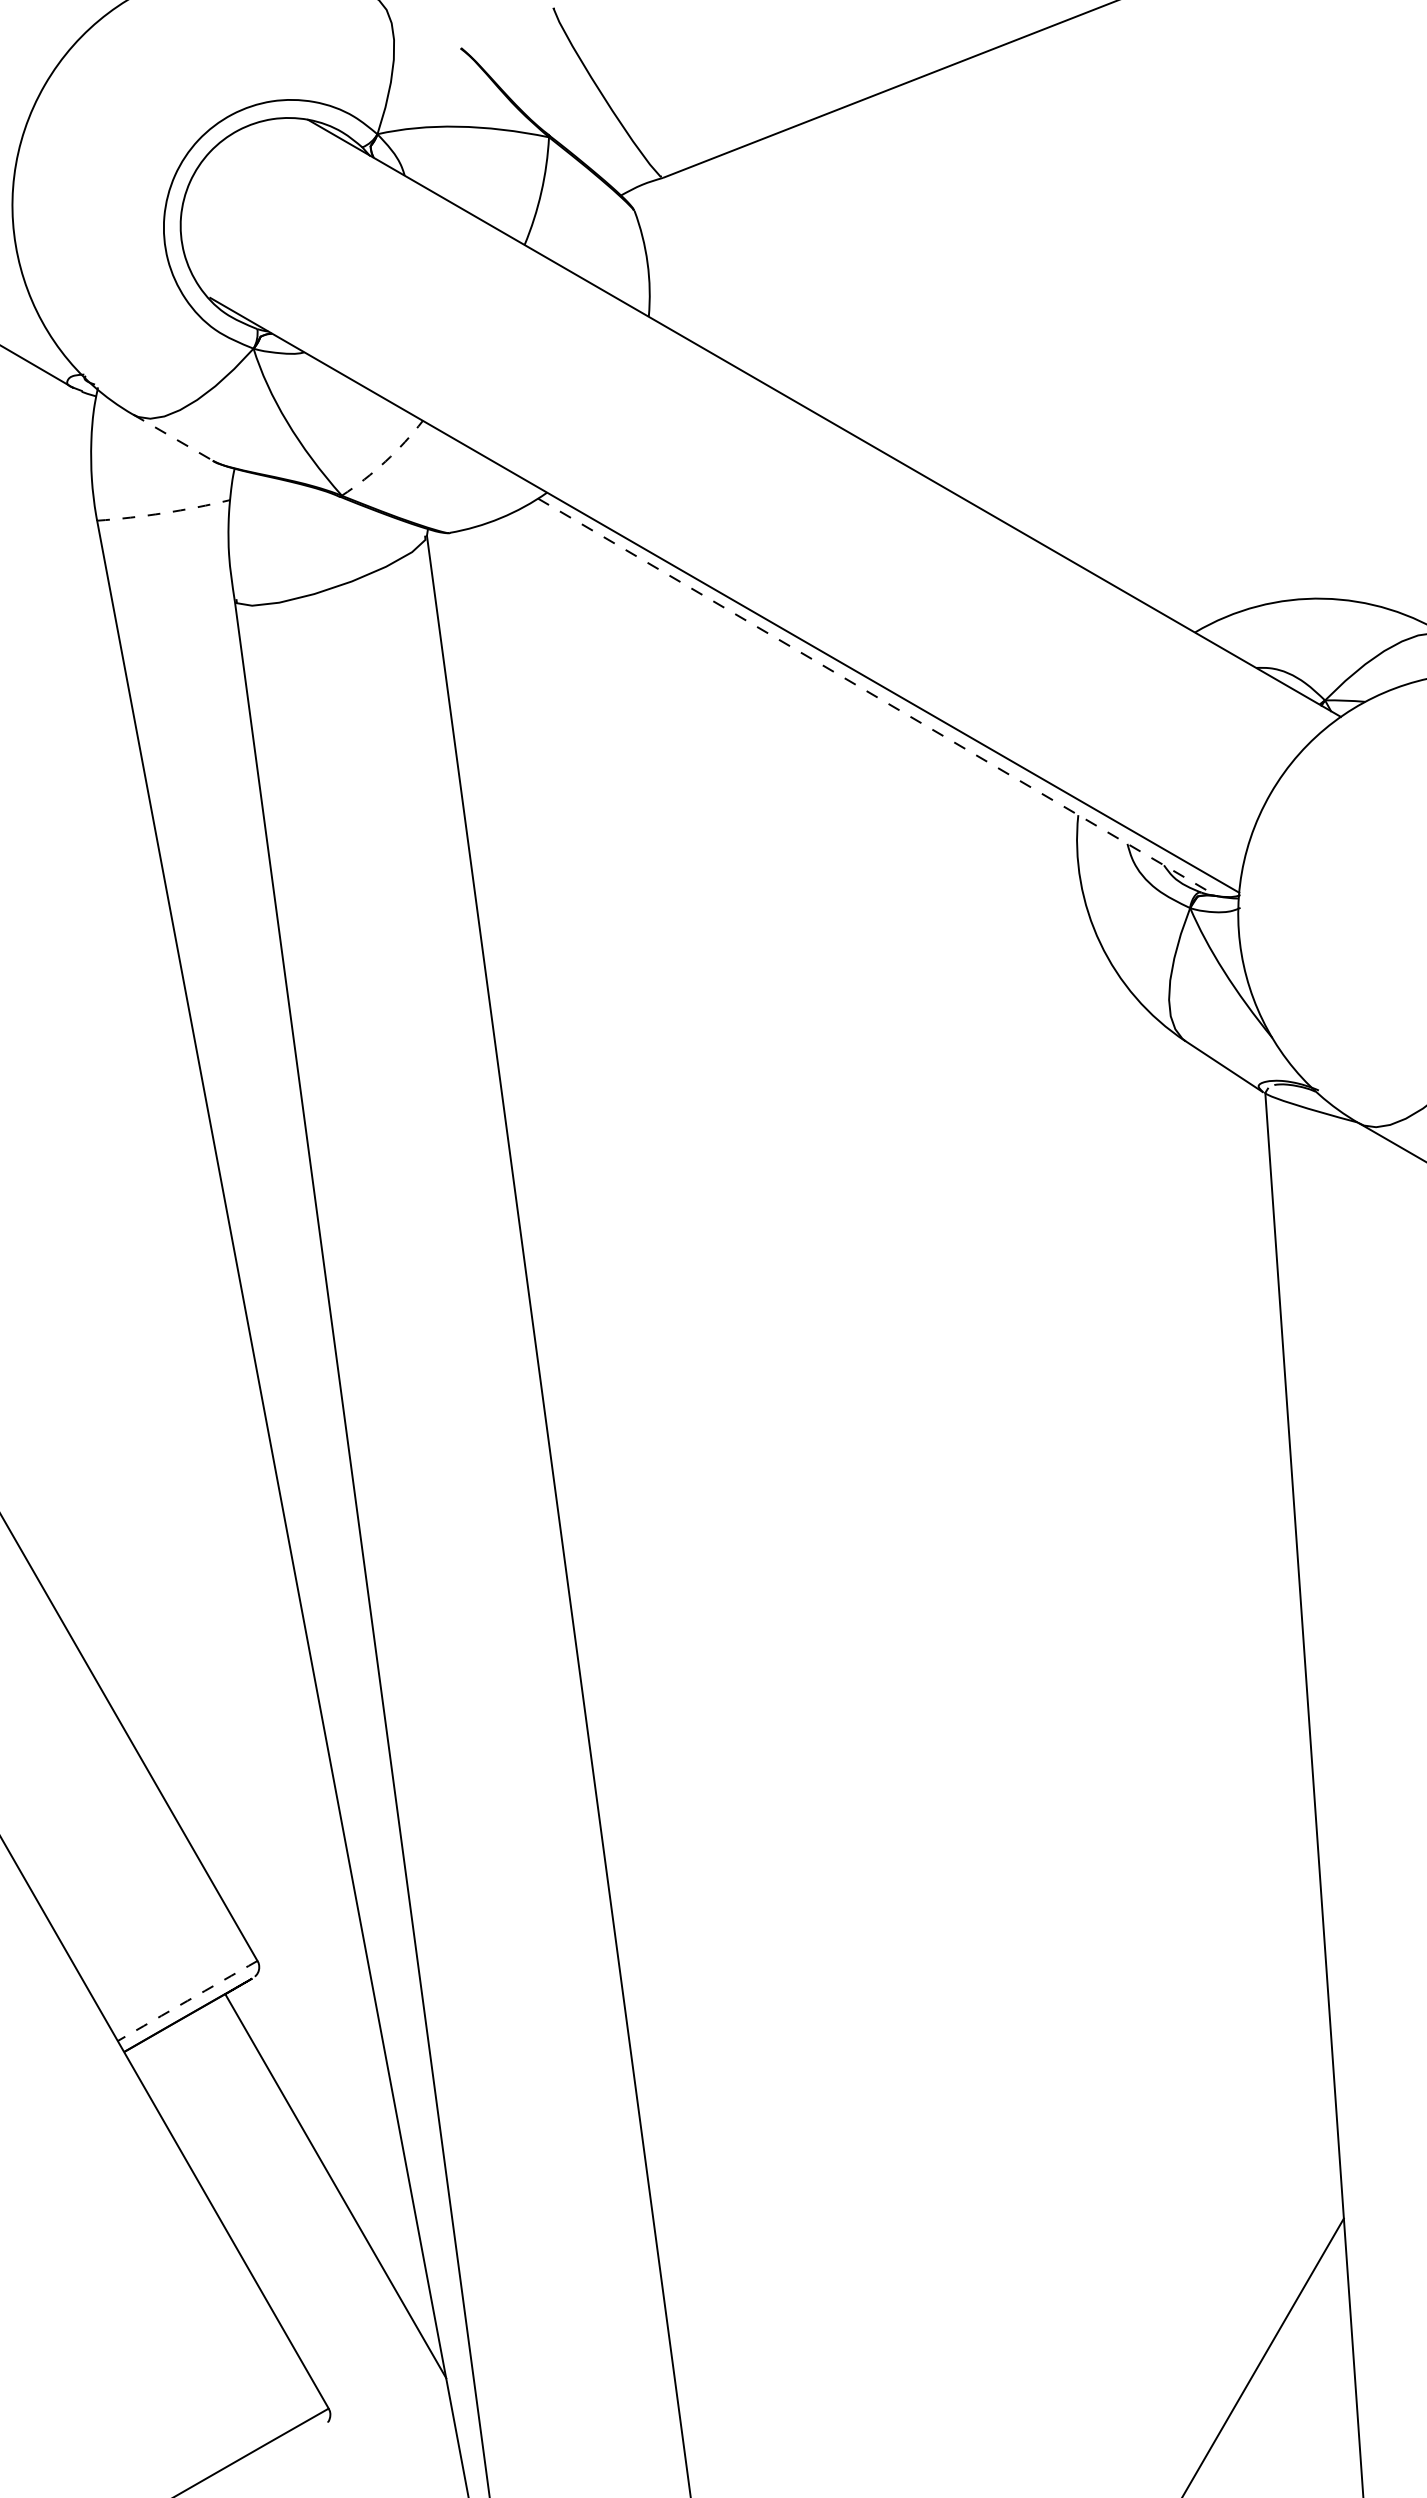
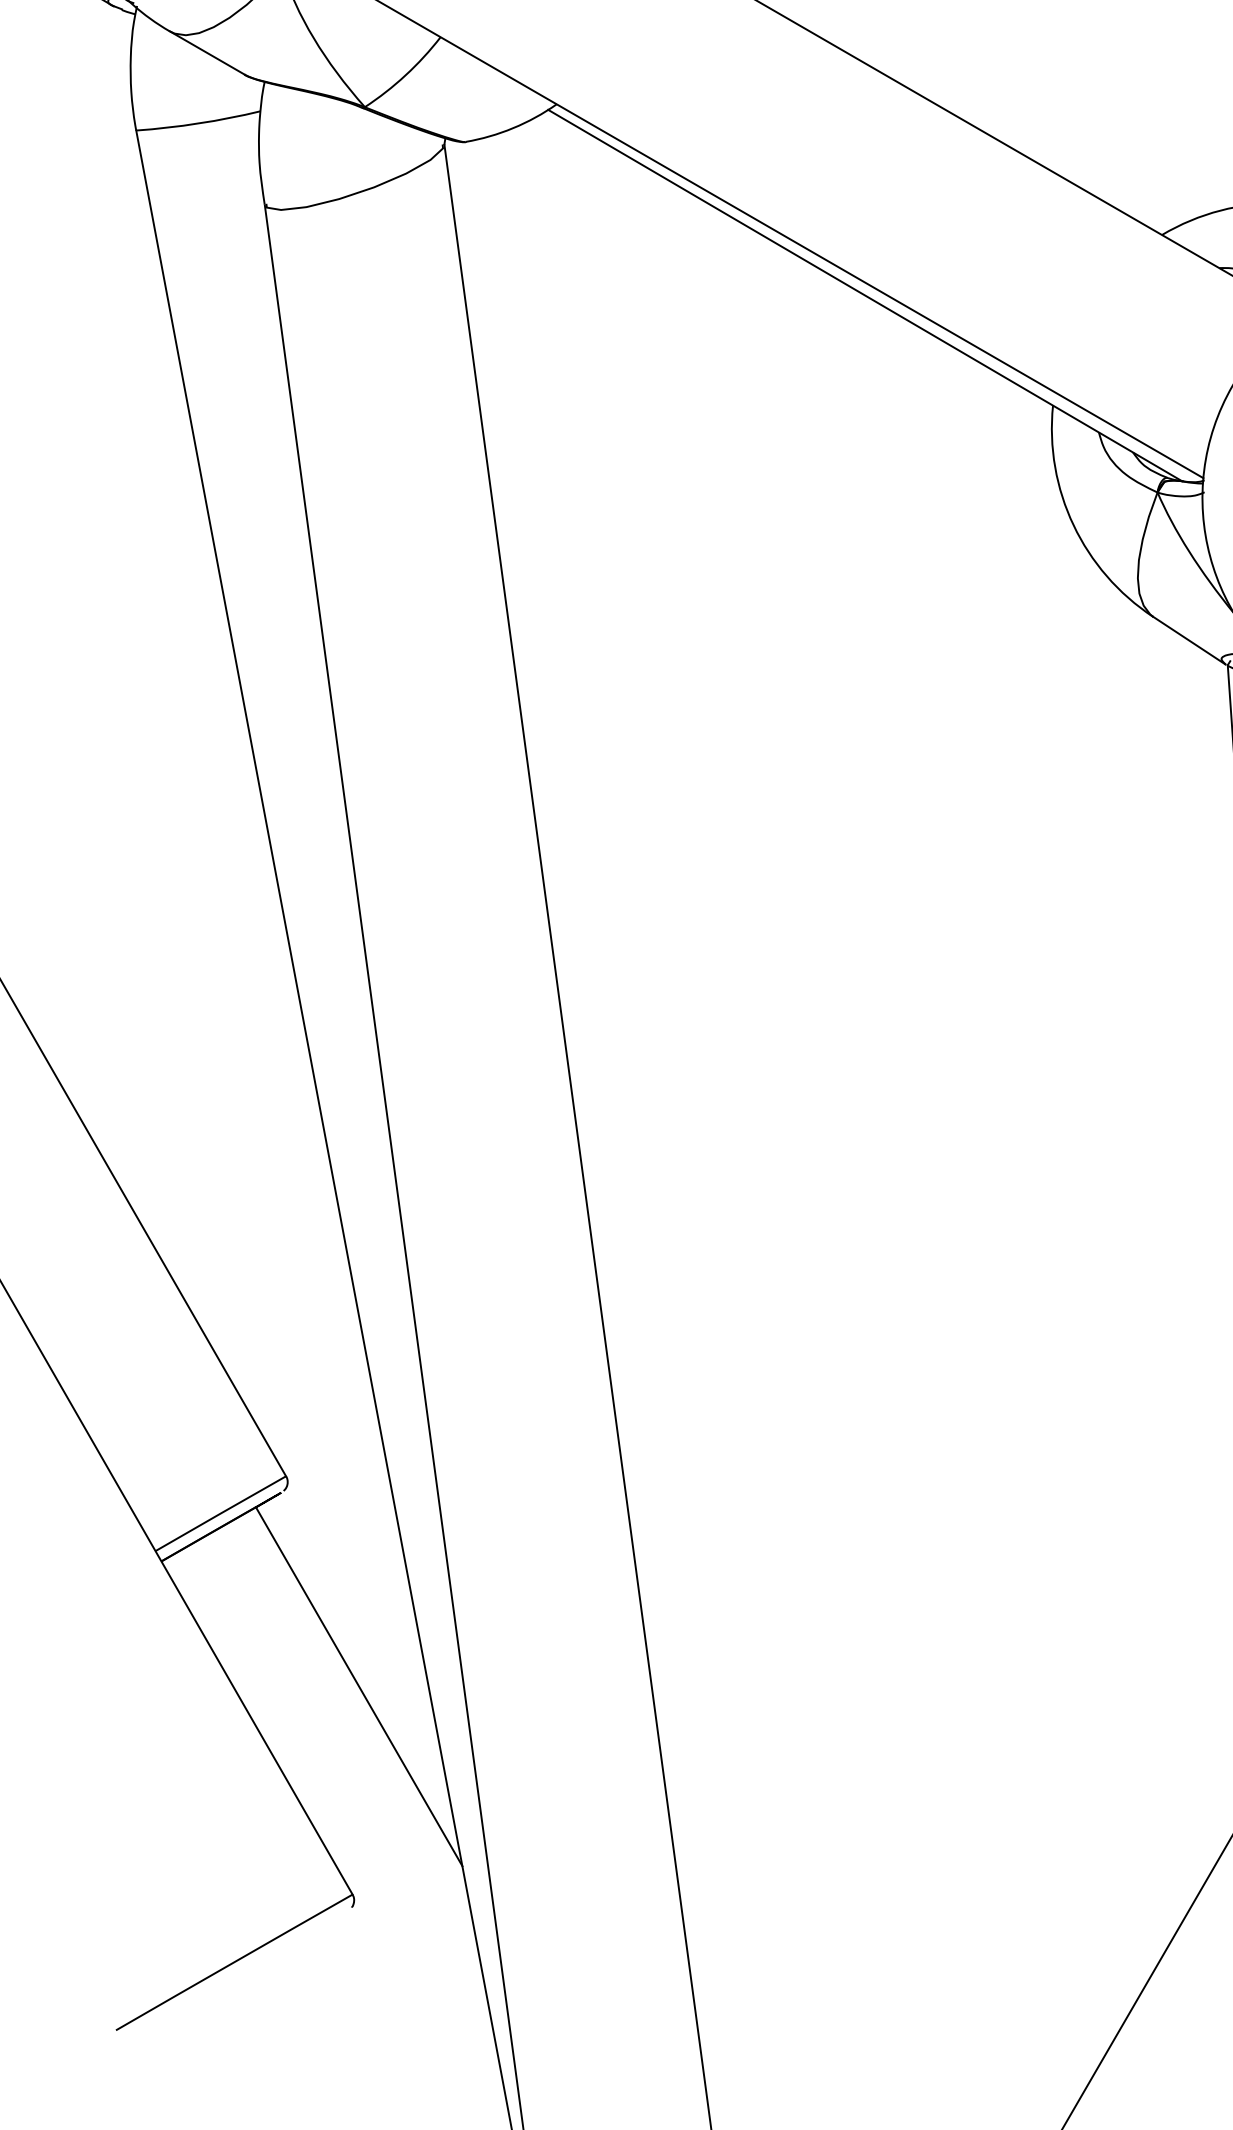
line: (173, 437) -> (207, 52), dashed -> solid
arc: (385, 461) -> (405, 75), dashed -> solid
arc: (164, 513) -> (199, 123), dashed -> solid
line: (877, 697) -> (865, 295), dashed -> solid
arc: (187, 2000) -> (220, 1513), dashed -> solid

